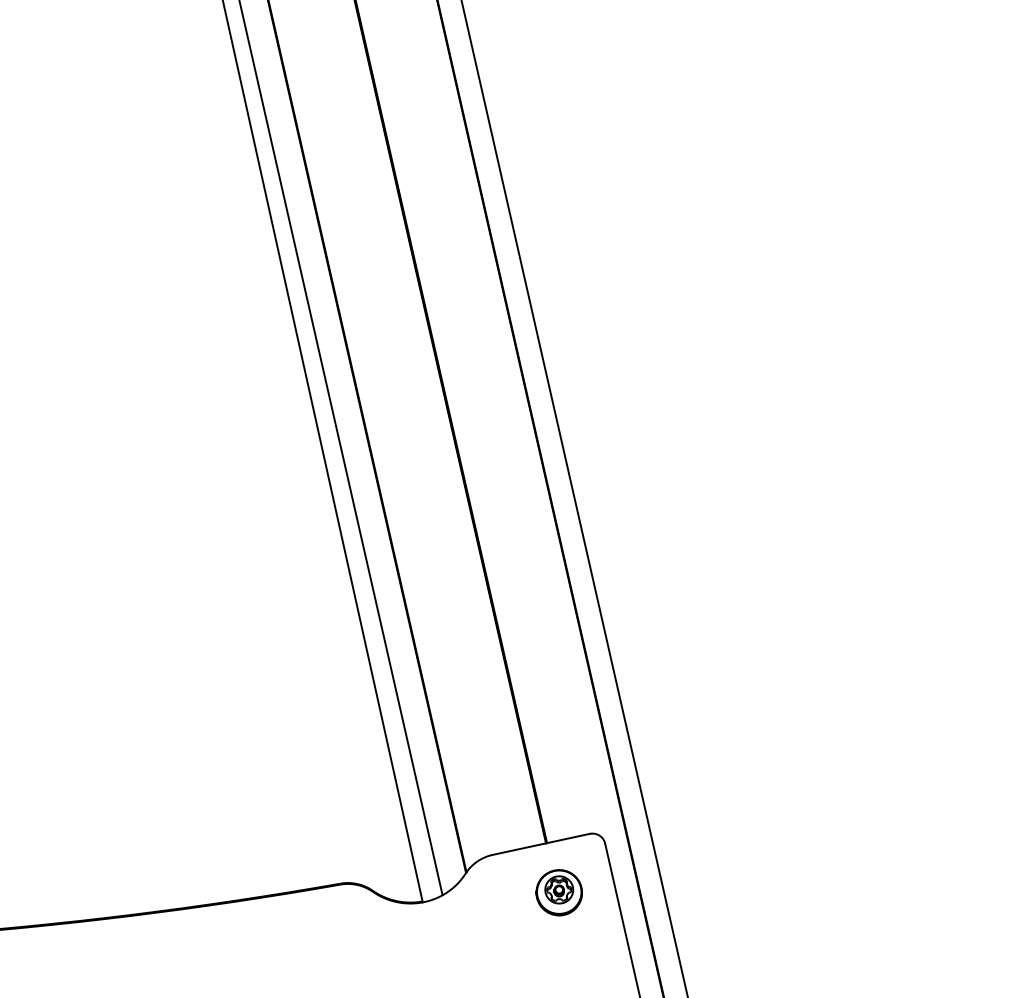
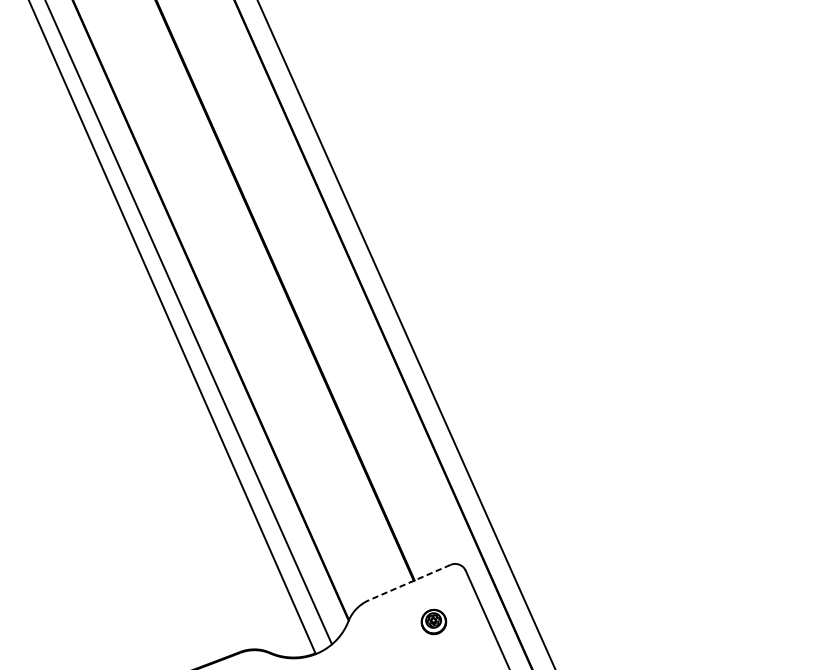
line: (541, 844) -> (410, 582), solid -> dashed
part: (558, 892) -> (433, 621), size x0.6

